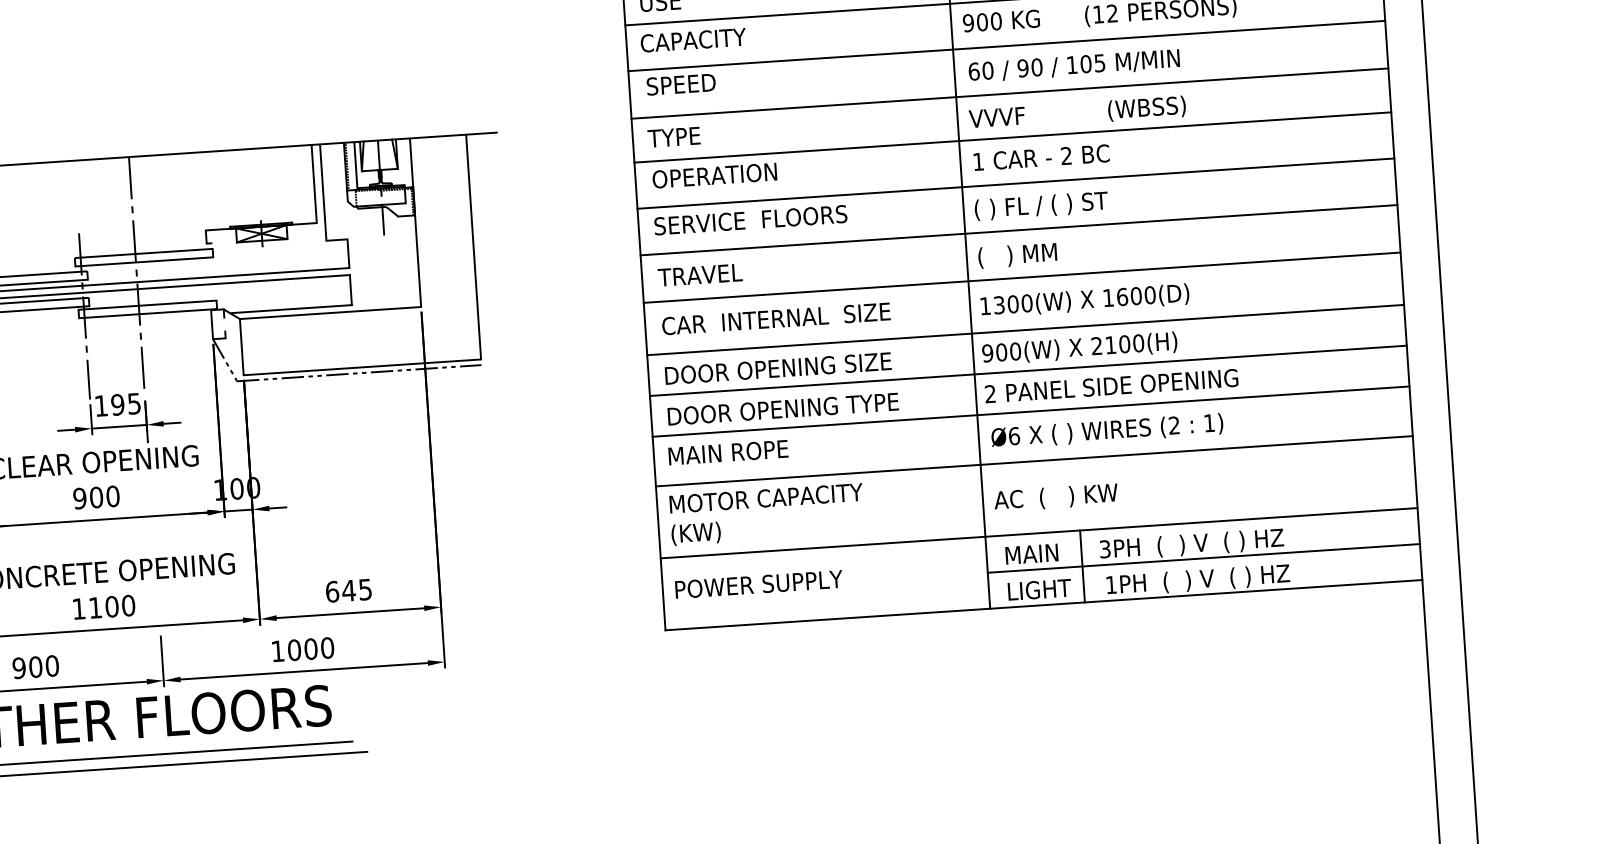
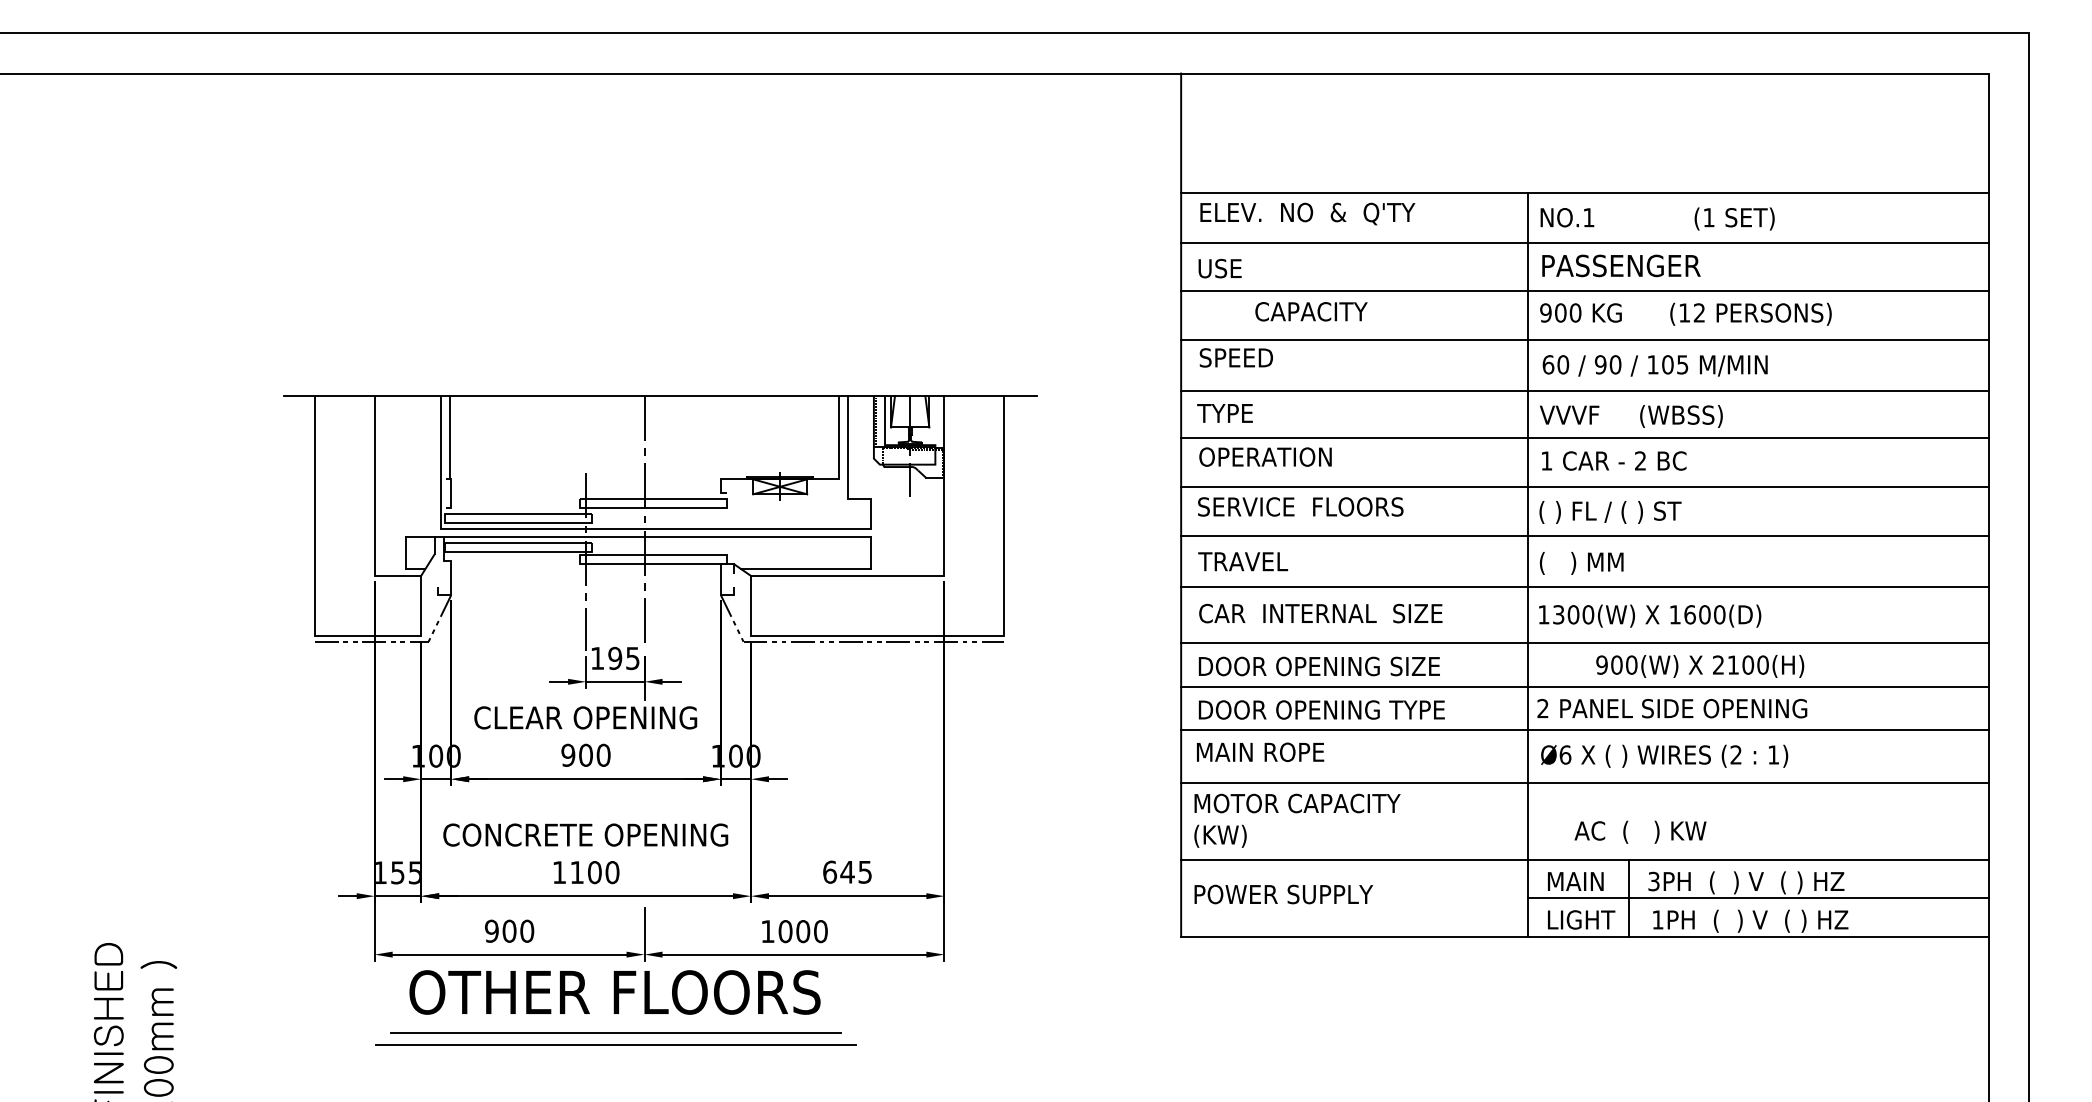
text: (693, 40) -> (1311, 311), moved
text: (1147, 108) -> (1681, 416), moved
text: (1080, 348) -> (1700, 666), moved
text: (1056, 496) -> (1640, 831), moved

